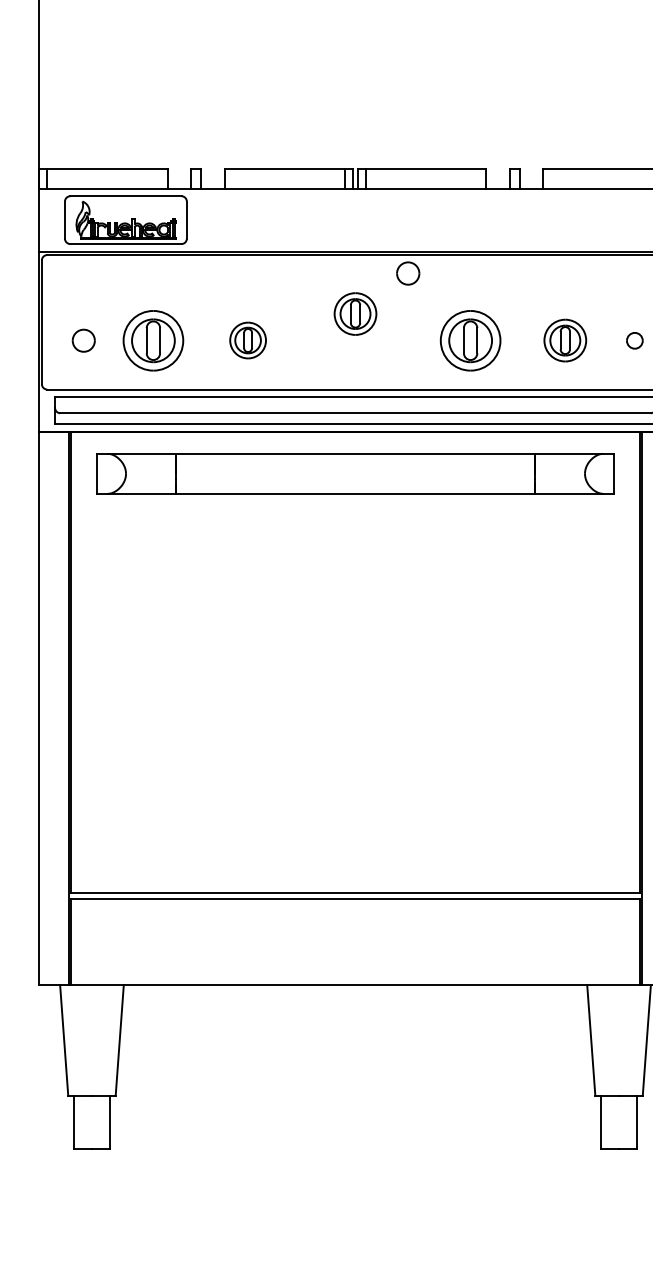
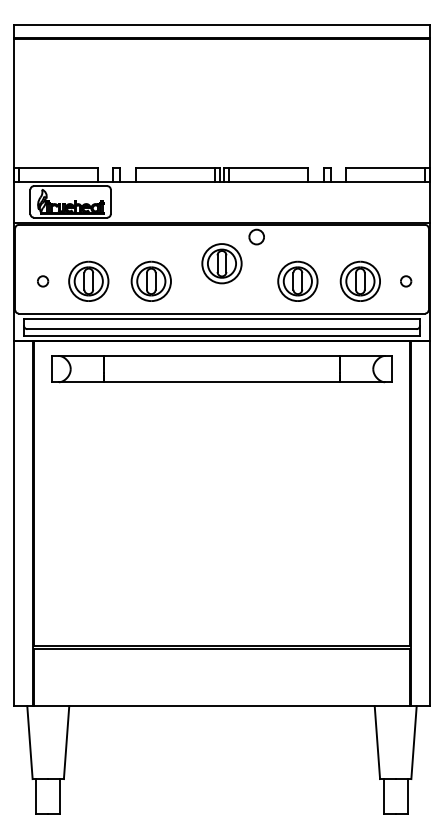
part: (354, 313) -> (221, 263), size x1.43
part: (247, 339) -> (150, 280), size x1.67
part: (564, 339) -> (359, 280), size x1.43
part: (84, 340) -> (43, 281), size x0.71

